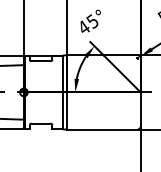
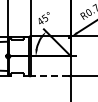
line: (100, 129) -> (49, 76), solid -> dashed

